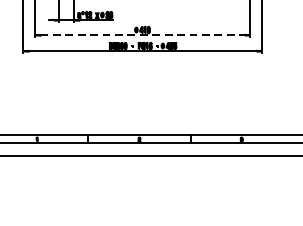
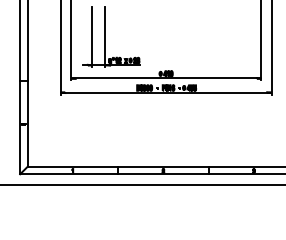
line: (142, 35) -> (166, 78), dashed -> solid

